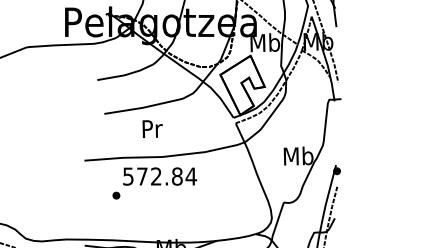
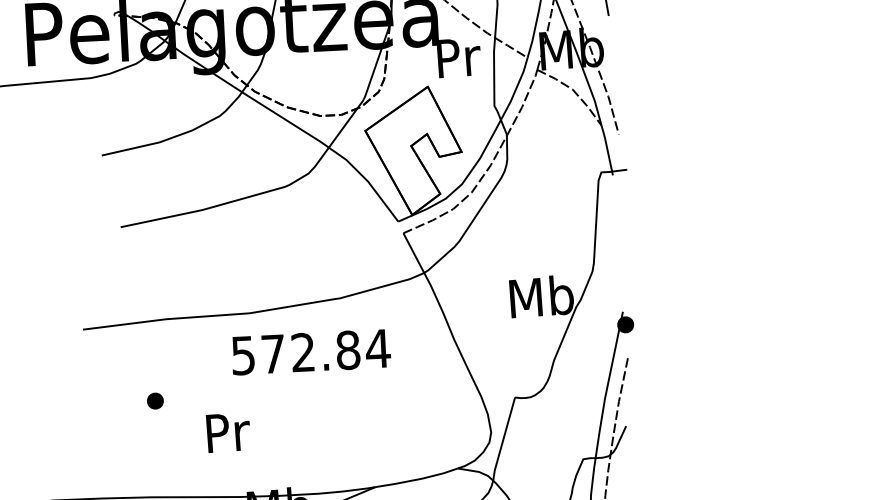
text: (265, 42) -> (458, 56), Mb -> Pr
text: (152, 128) -> (228, 431), moved
text: (160, 176) -> (312, 352), moved

